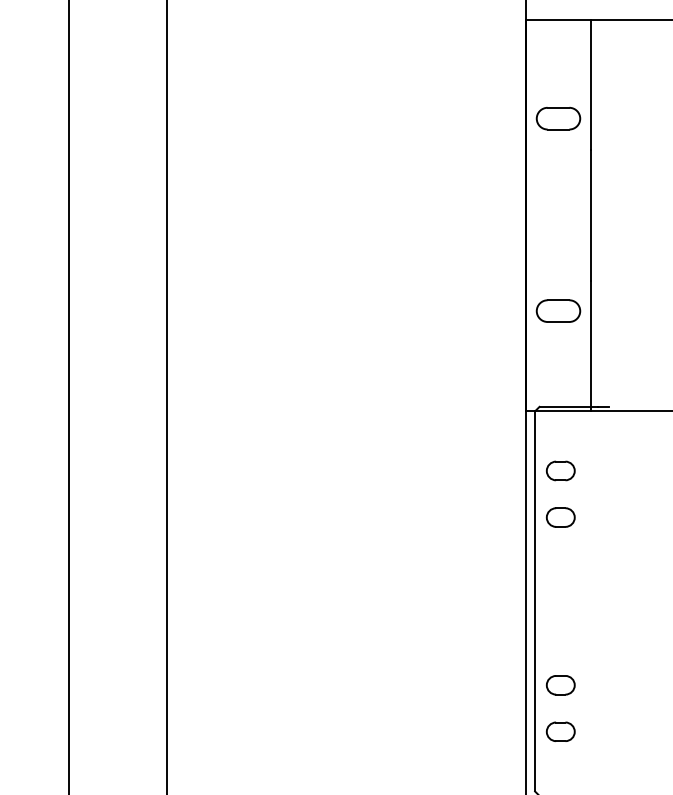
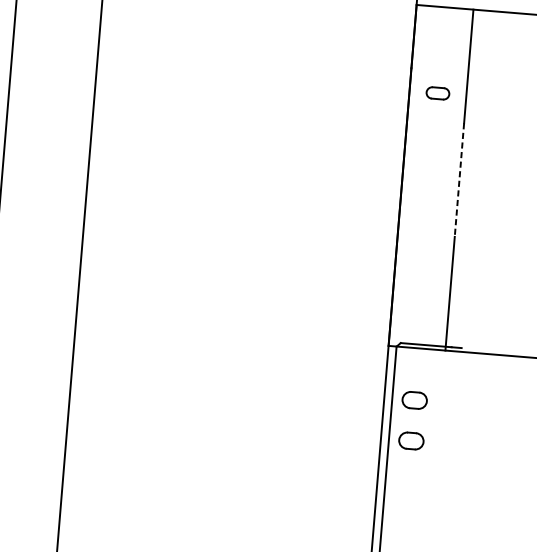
part: (558, 118) -> (437, 93), size x0.6
line: (591, 216) -> (459, 180), solid -> dashed
part: (558, 310) -> (424, 260), removed

